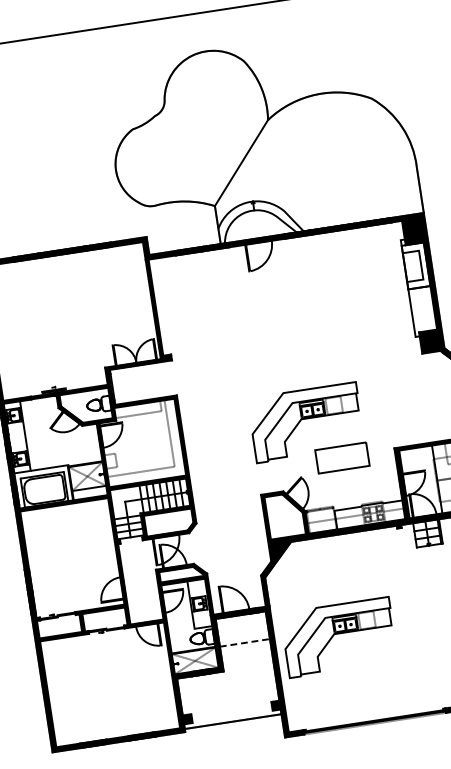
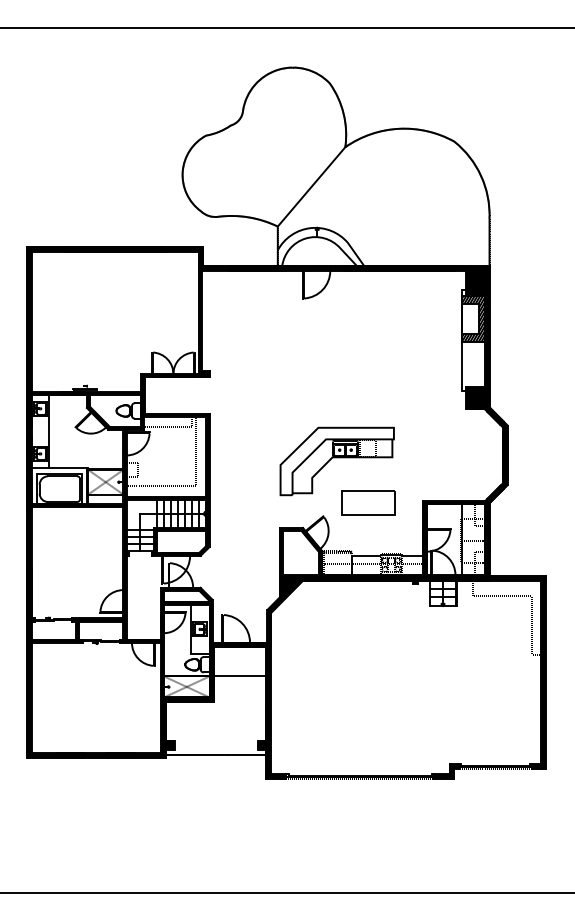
hatch: (415, 265) -> (472, 318), added
part: (338, 637) -> (336, 685), removed
line: (245, 643) -> (240, 676), dashed -> solid

